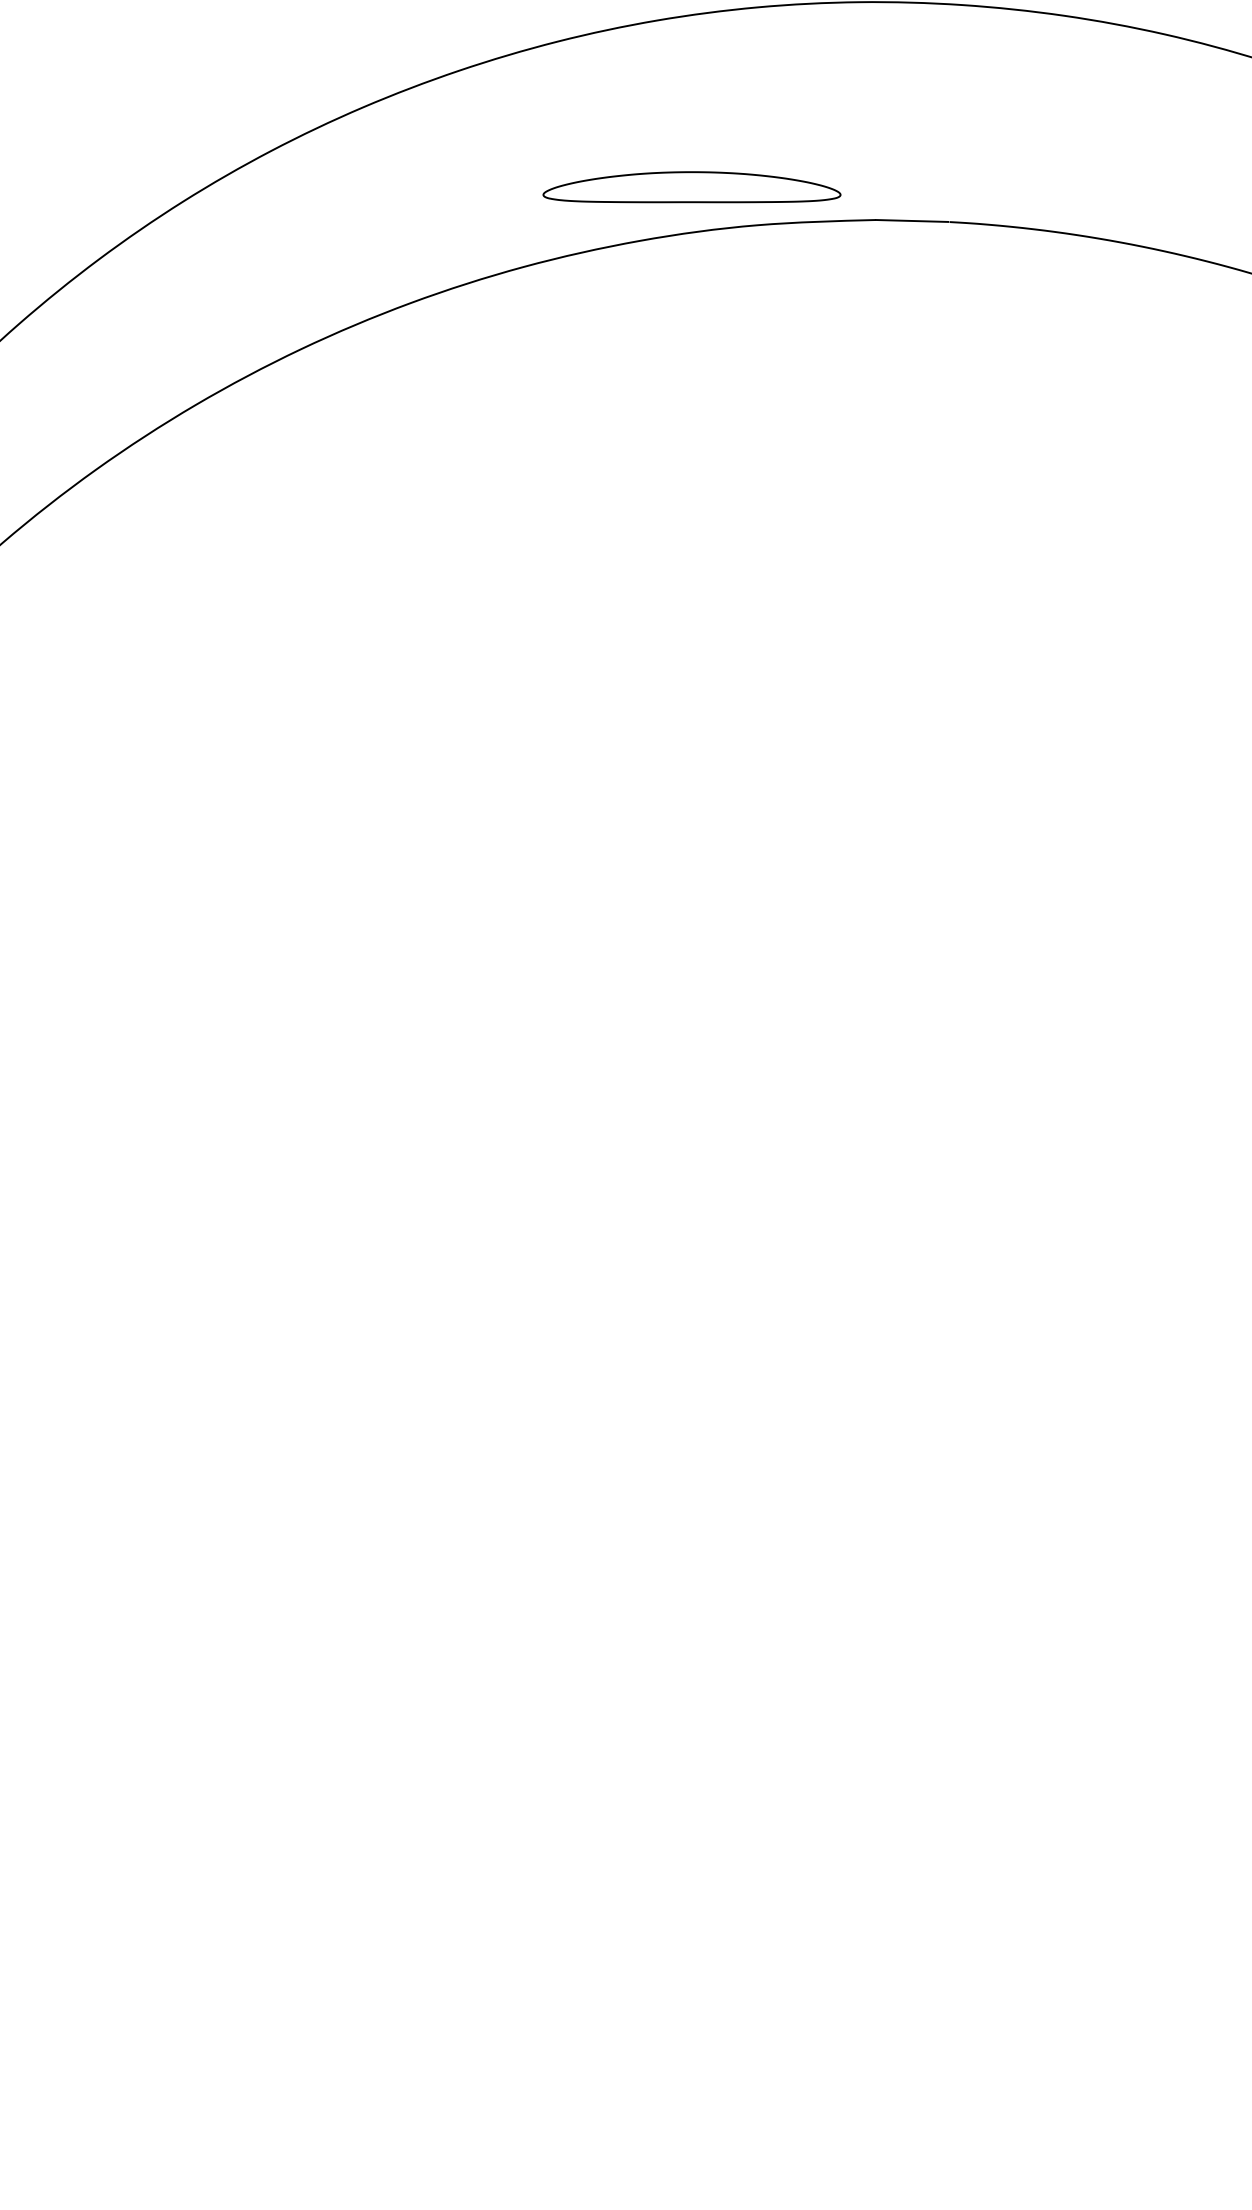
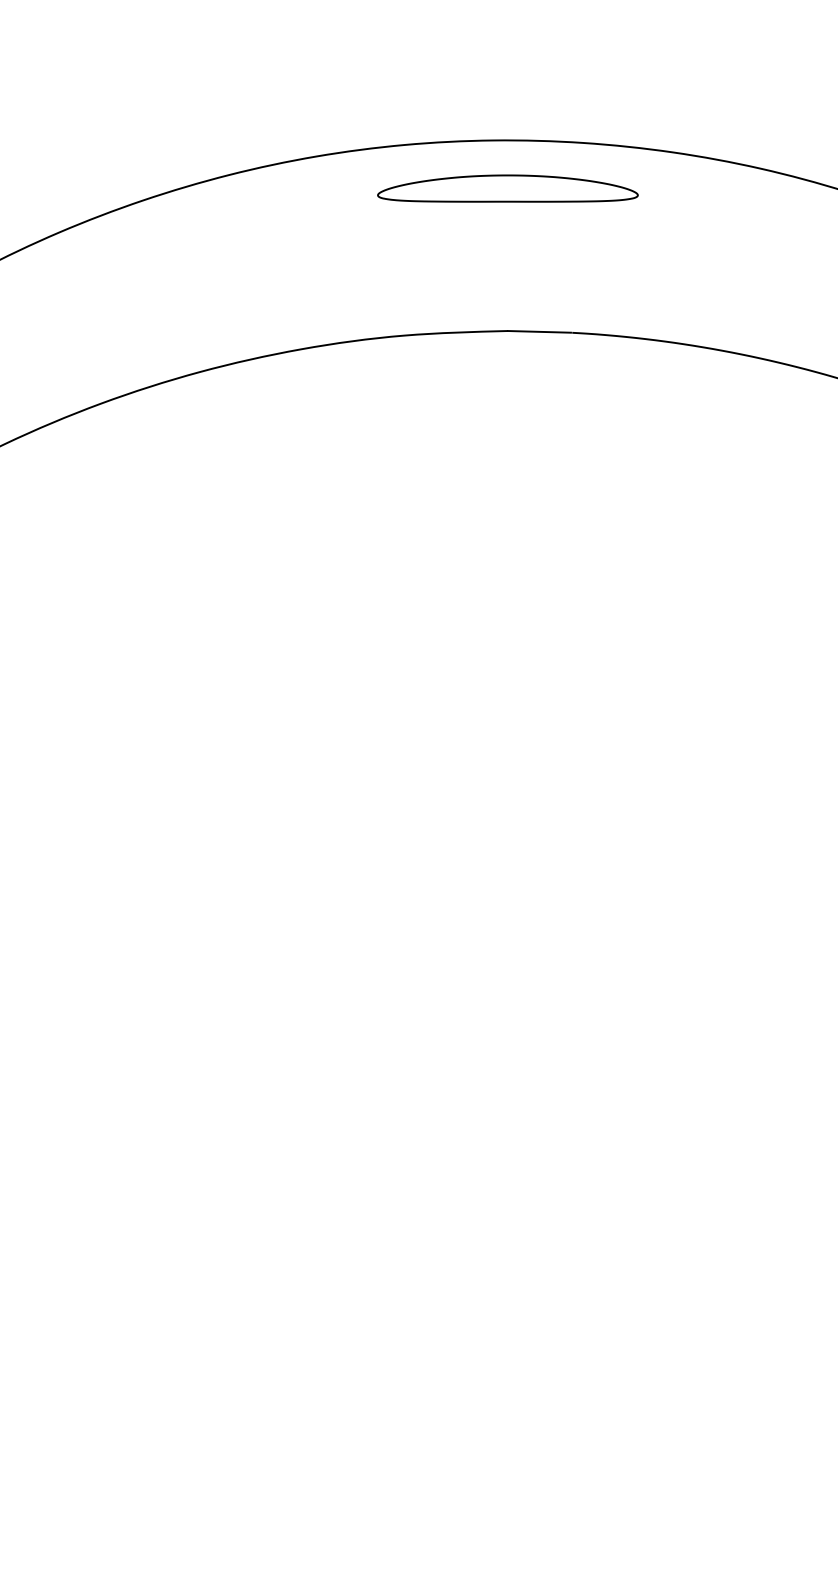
part: (691, 187) -> (507, 188), moved

